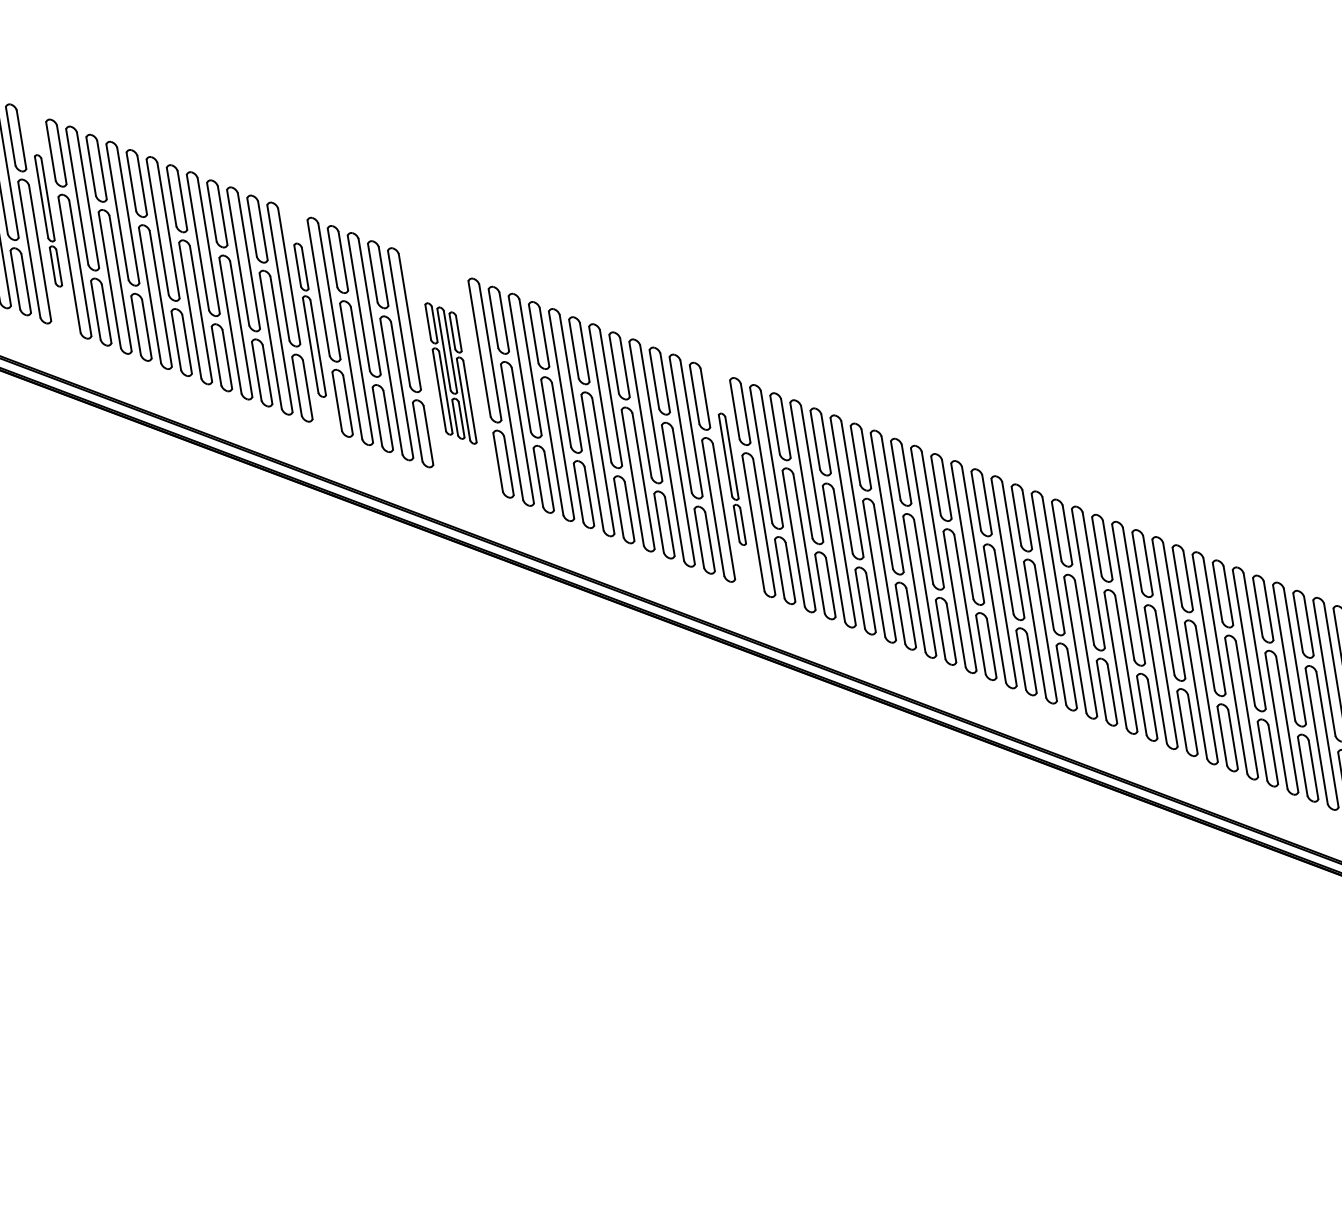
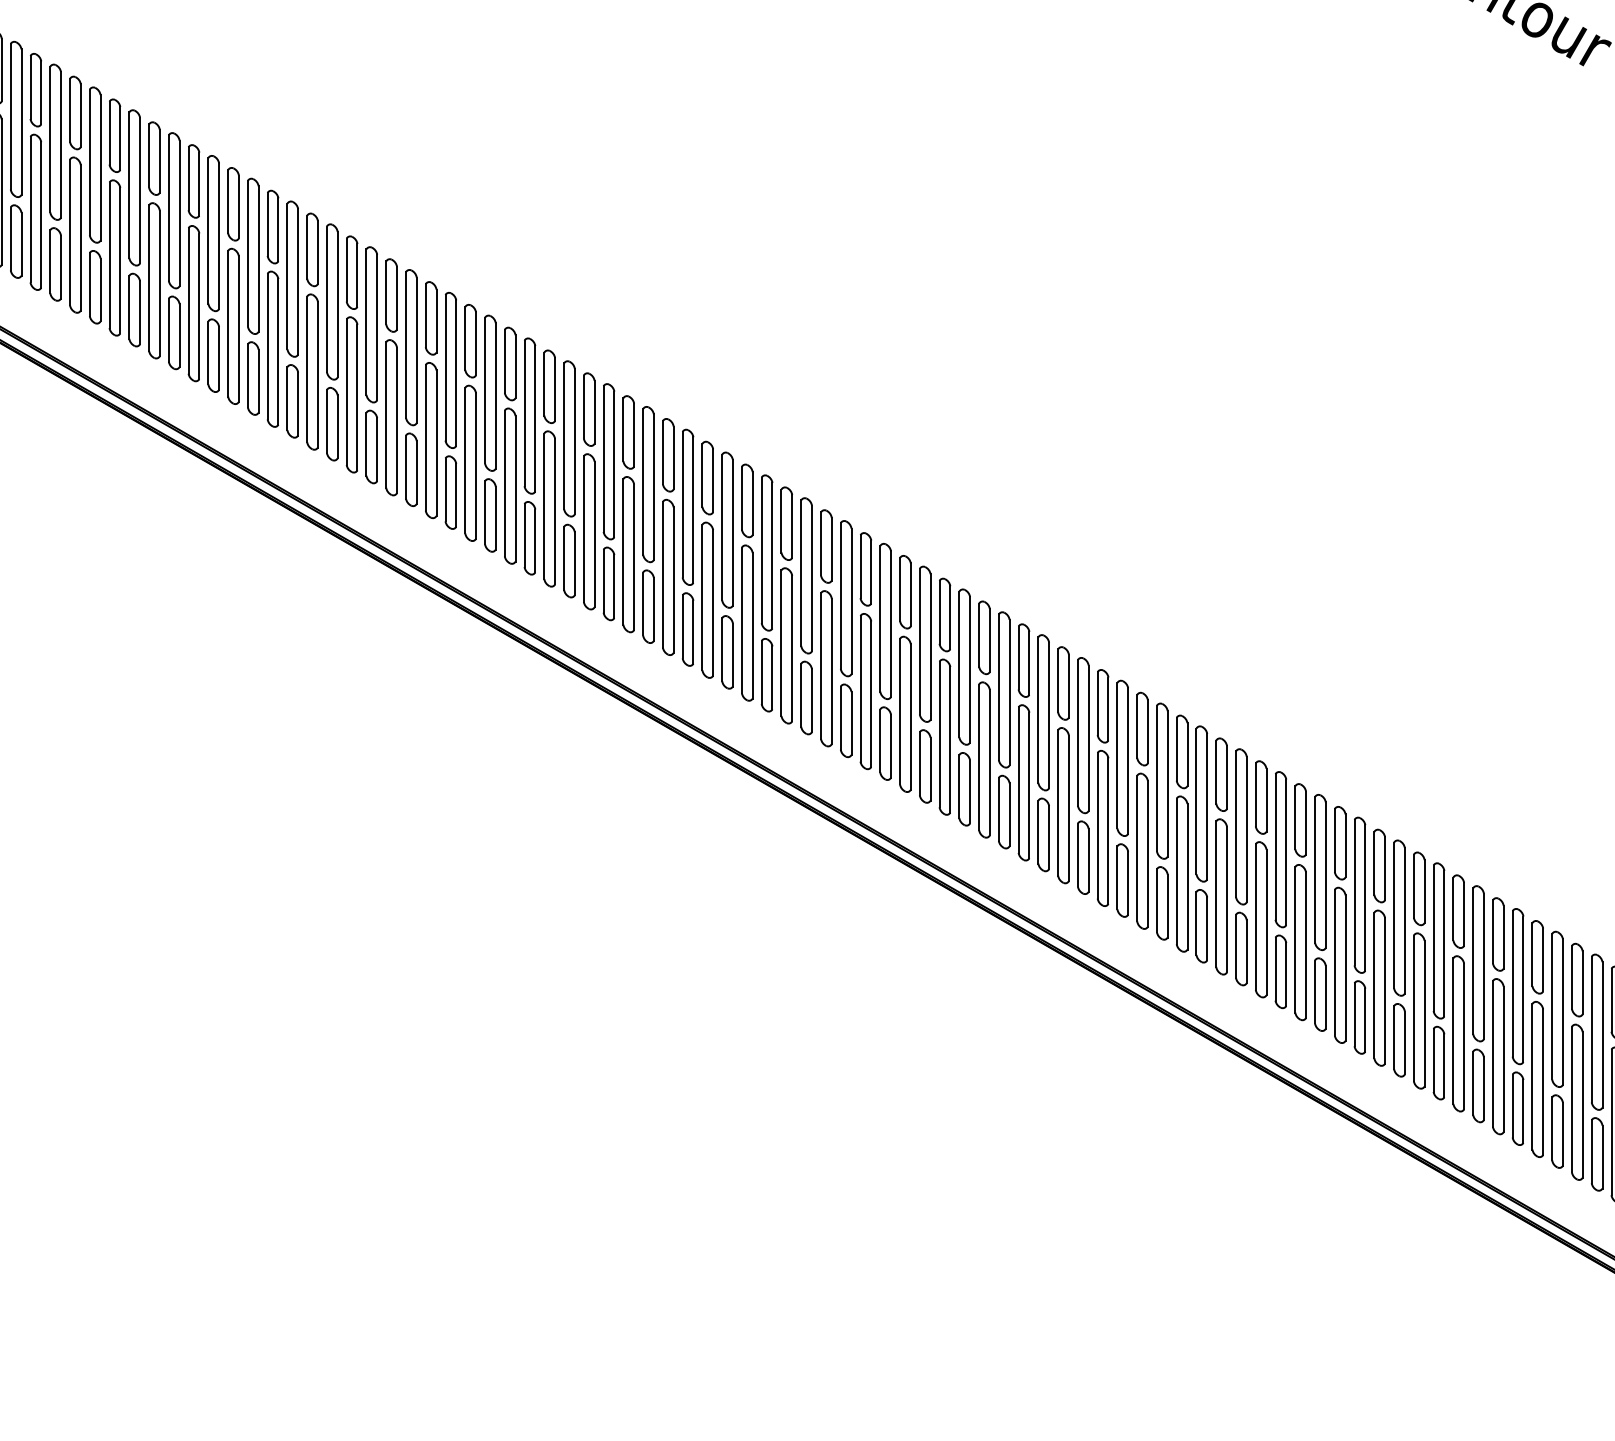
part: (48, 220) -> (55, 182), size x1.67
part: (310, 320) -> (312, 331), size x1.43
part: (450, 373) -> (450, 411), size x1.67
part: (732, 479) -> (727, 570), size x1.67

